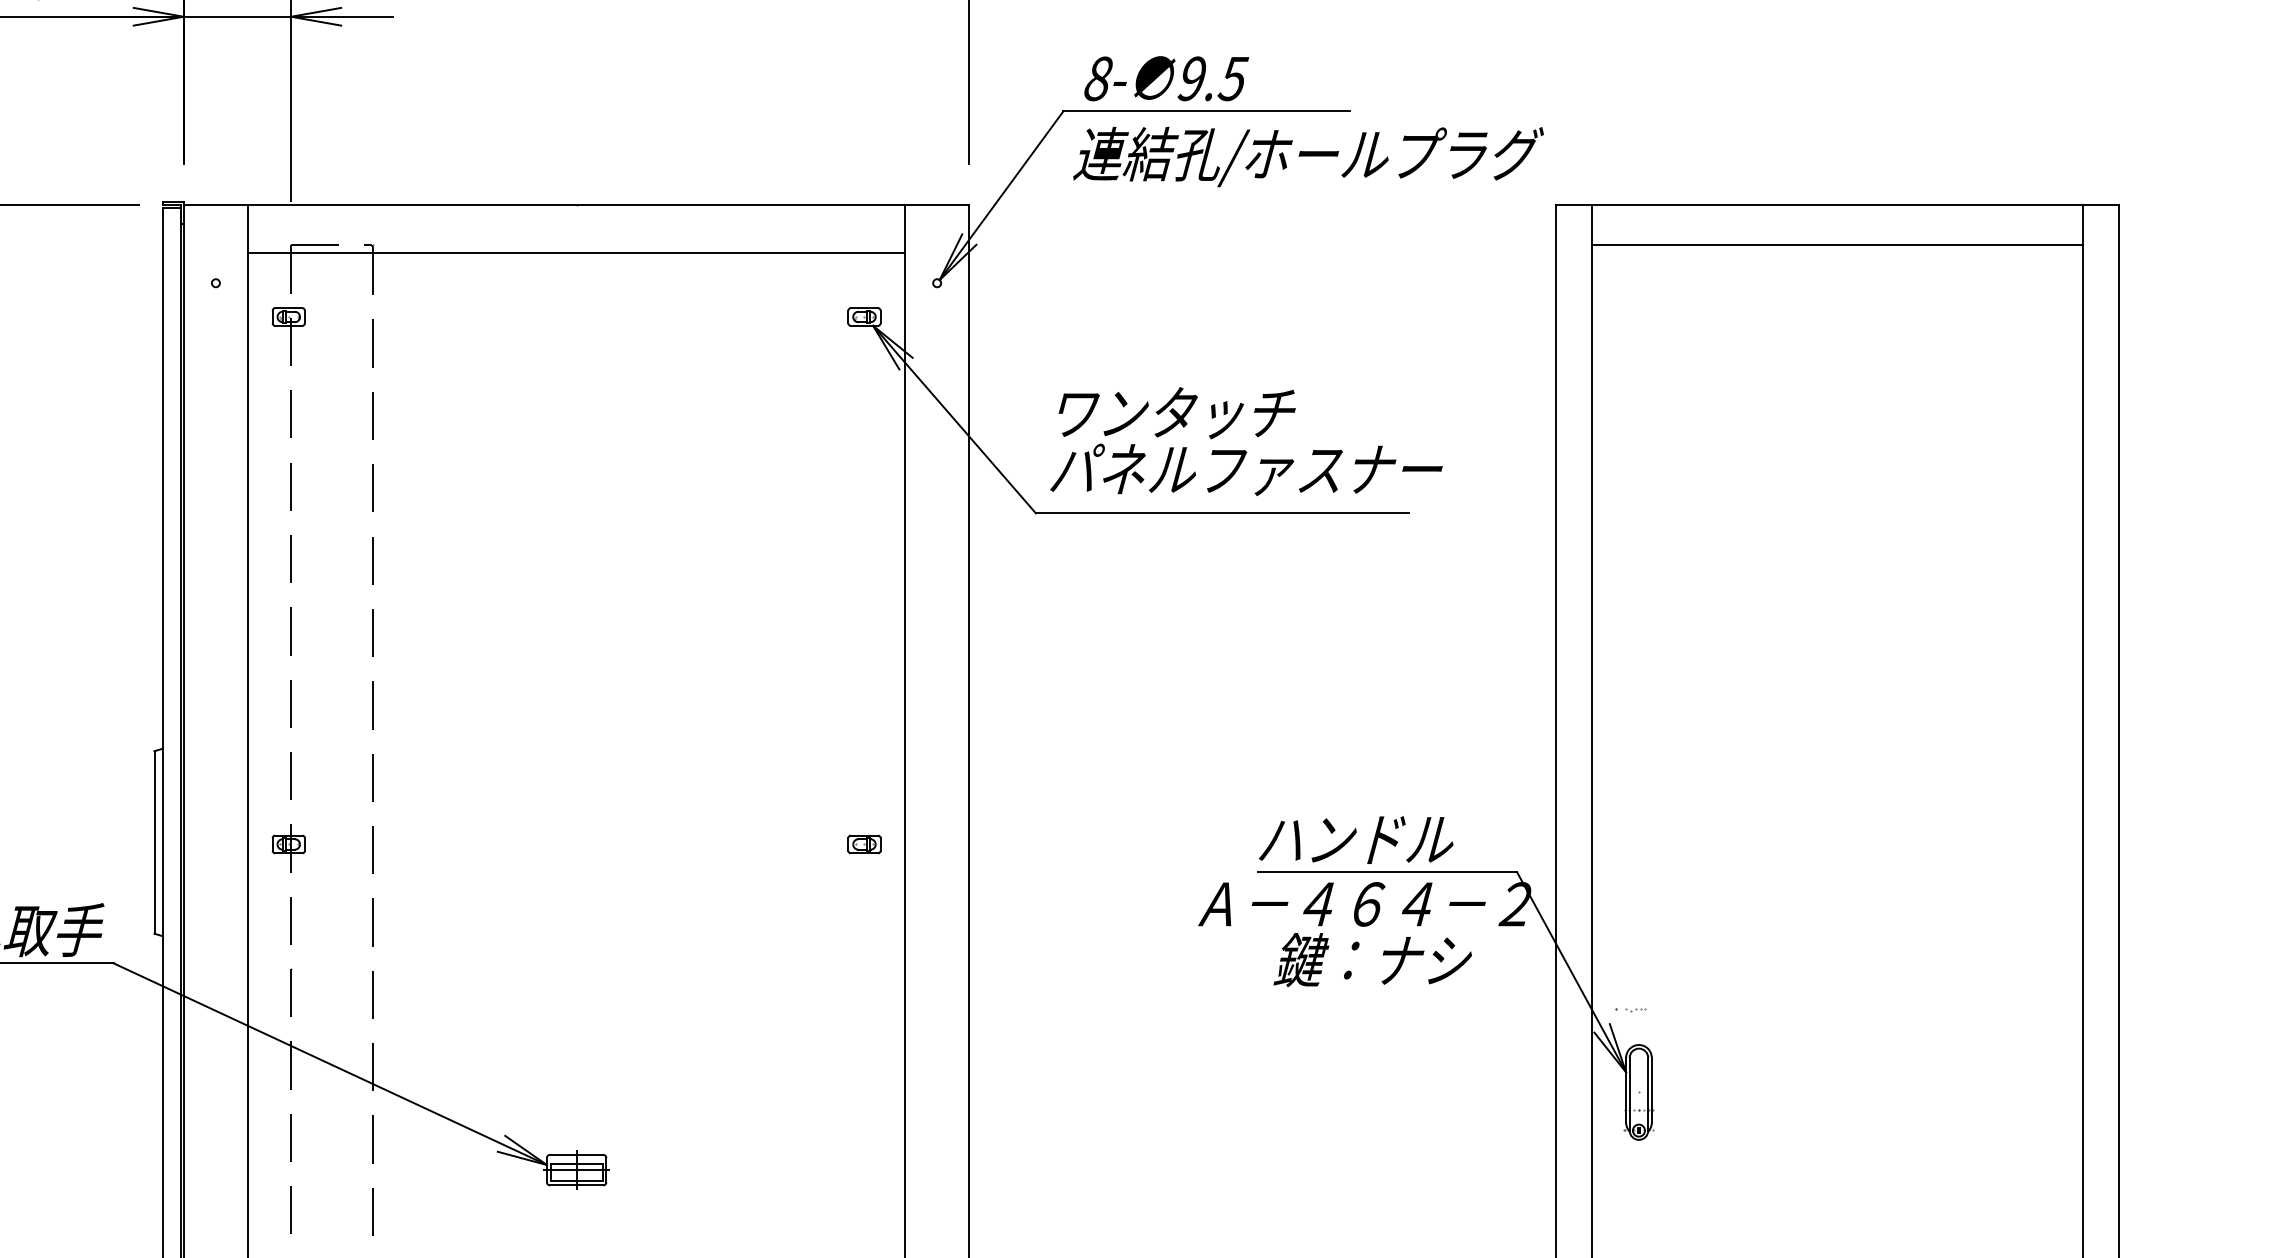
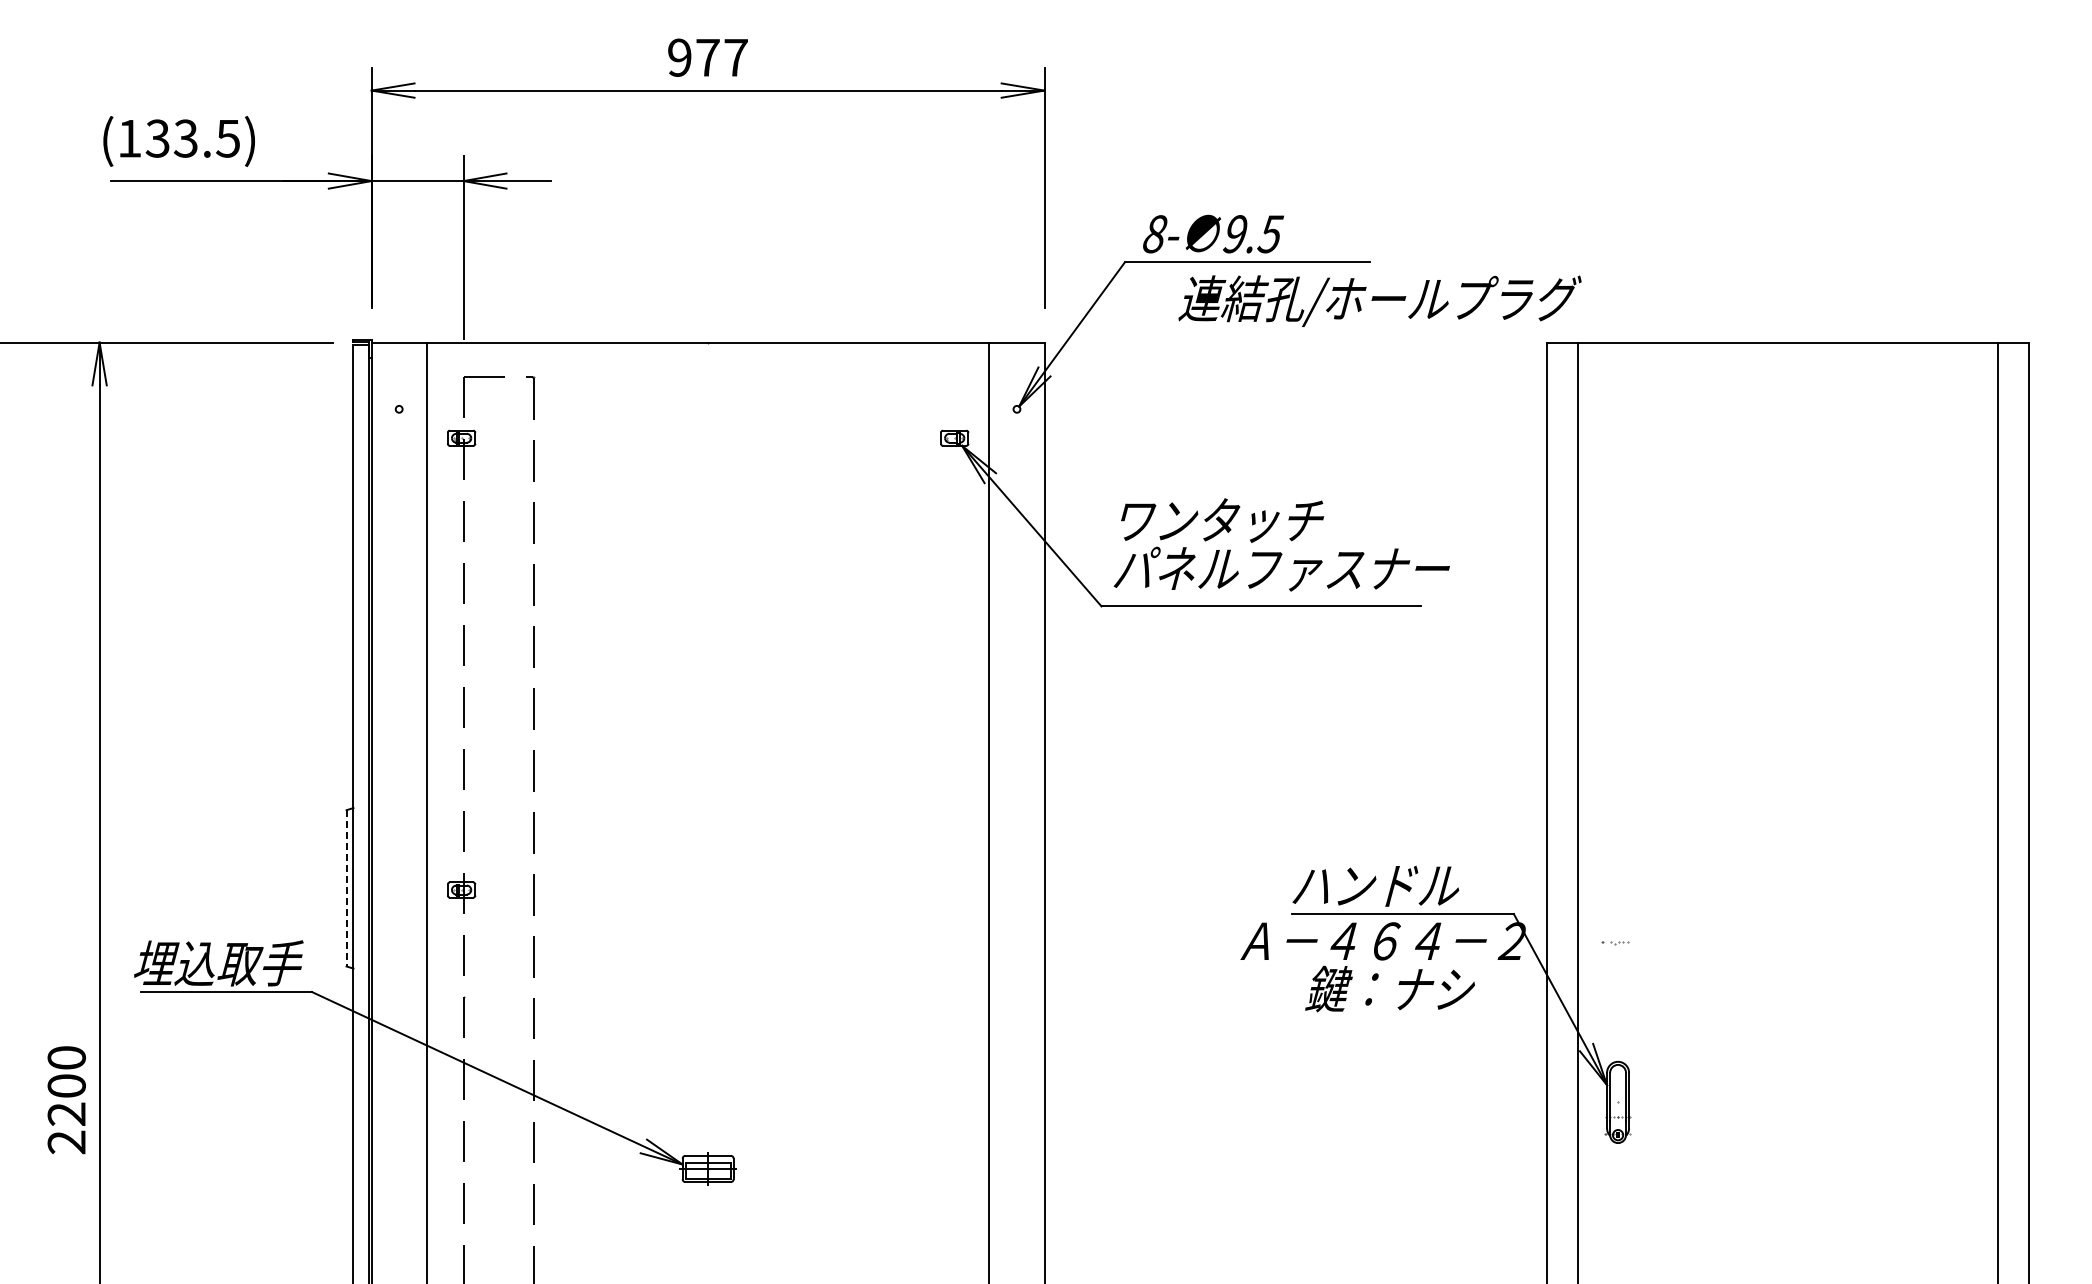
text: (1307, 156) -> (1379, 300), moved
line: (1837, 244) -> (1788, 376), removed
line: (575, 253) -> (707, 383), removed
line: (154, 842) -> (346, 888), solid -> dashed
part: (864, 843) -> (954, 889), removed
part: (1631, 1010) -> (1615, 943), moved

